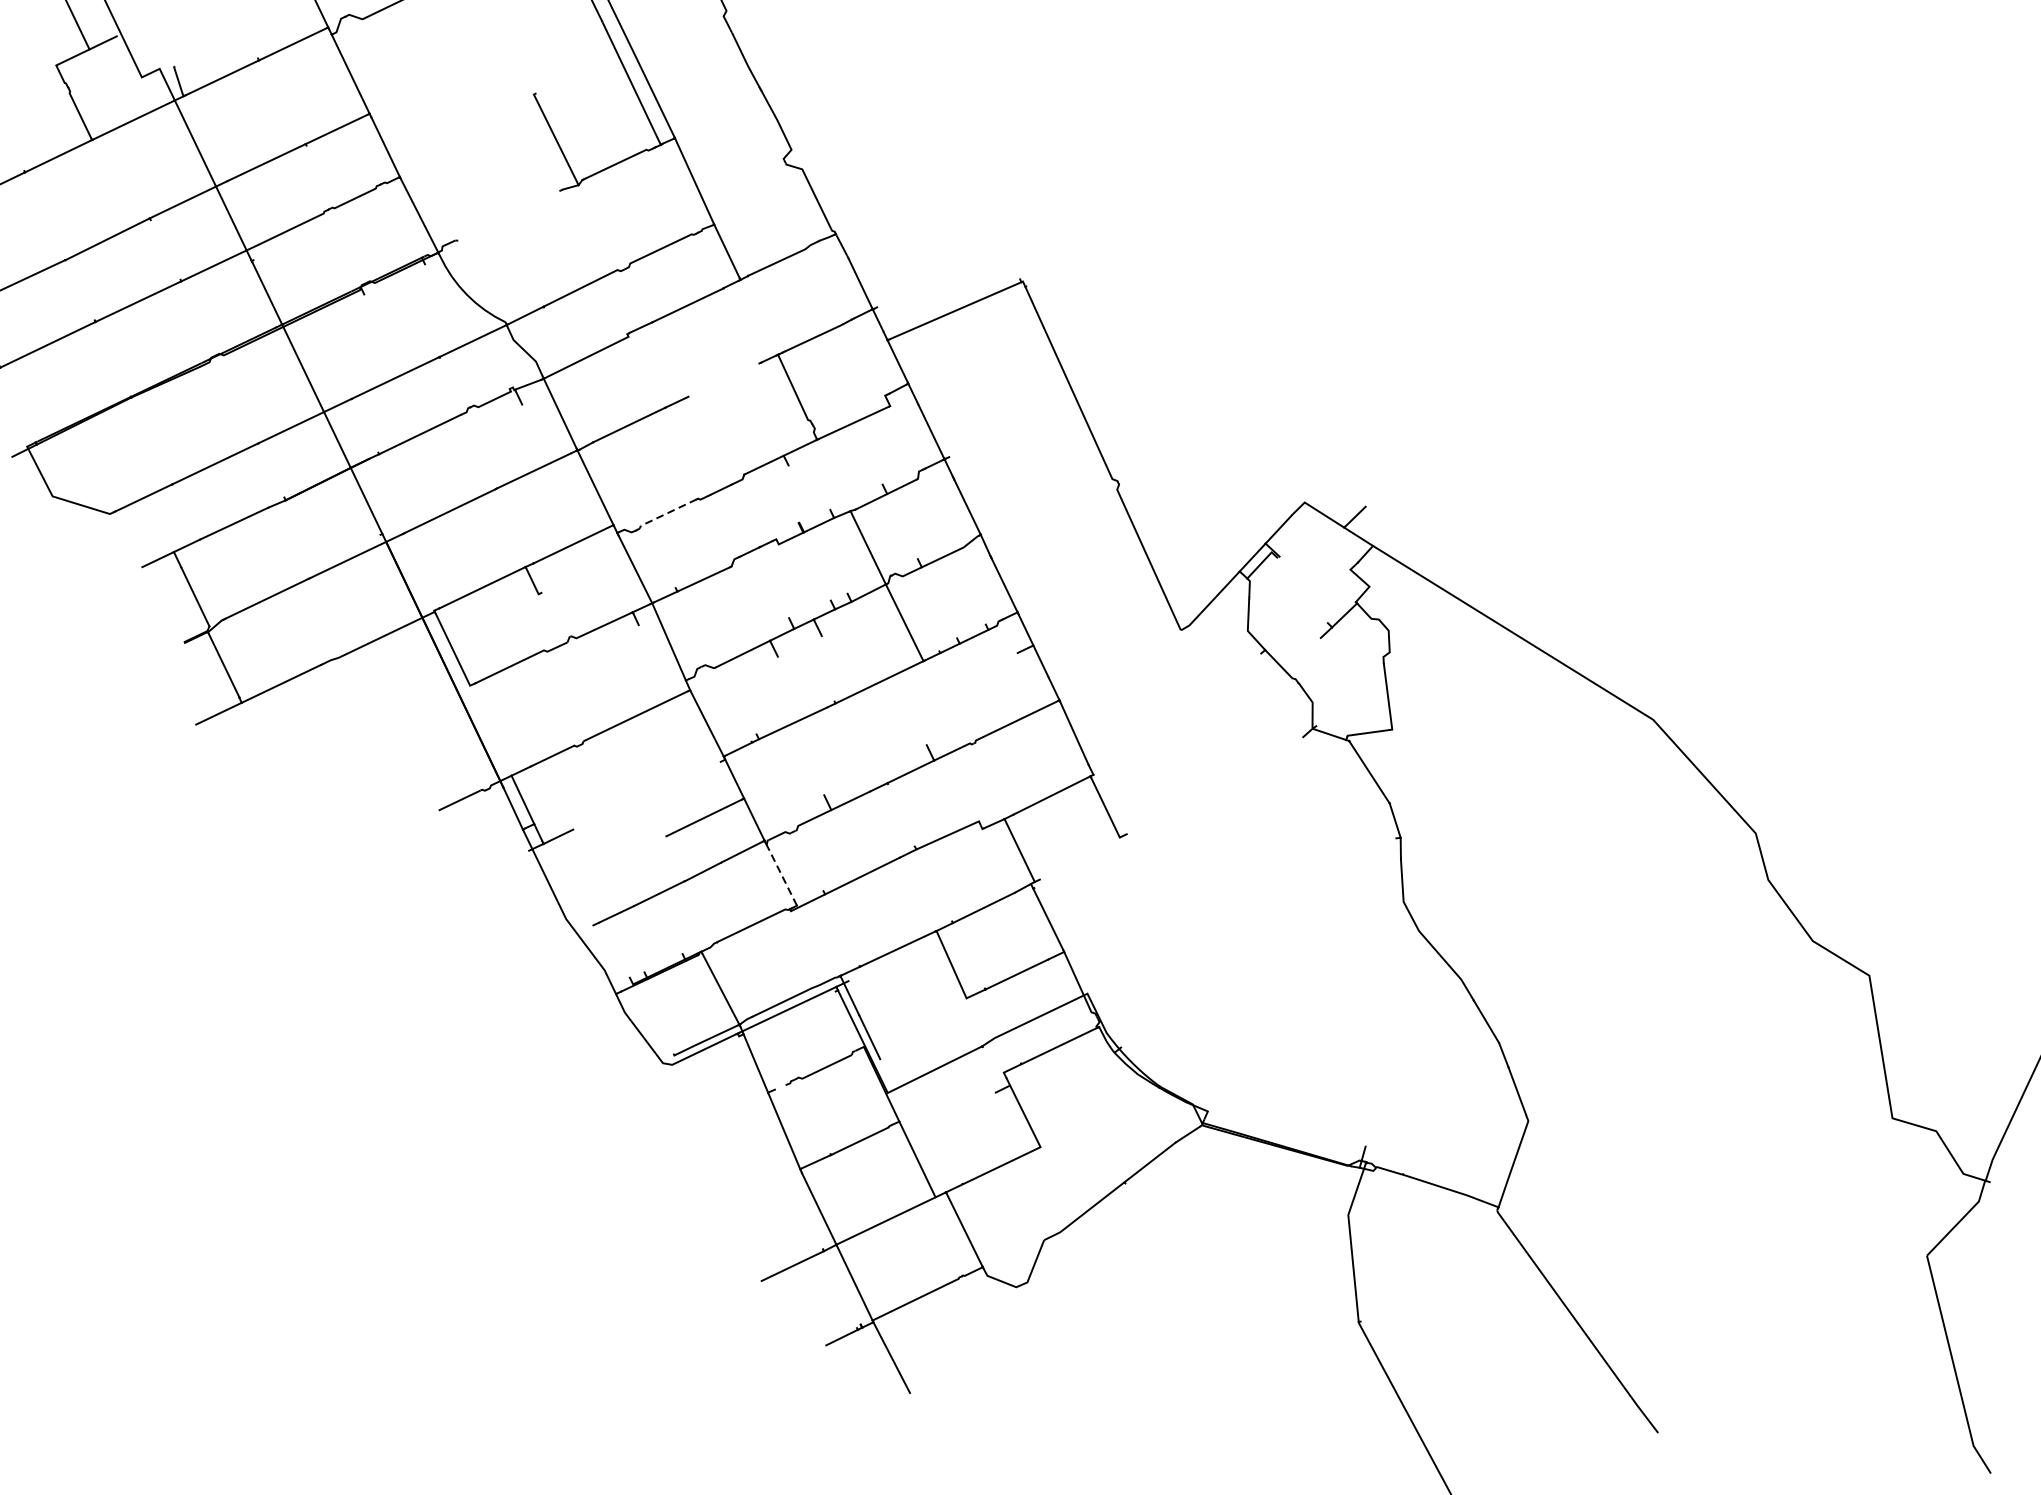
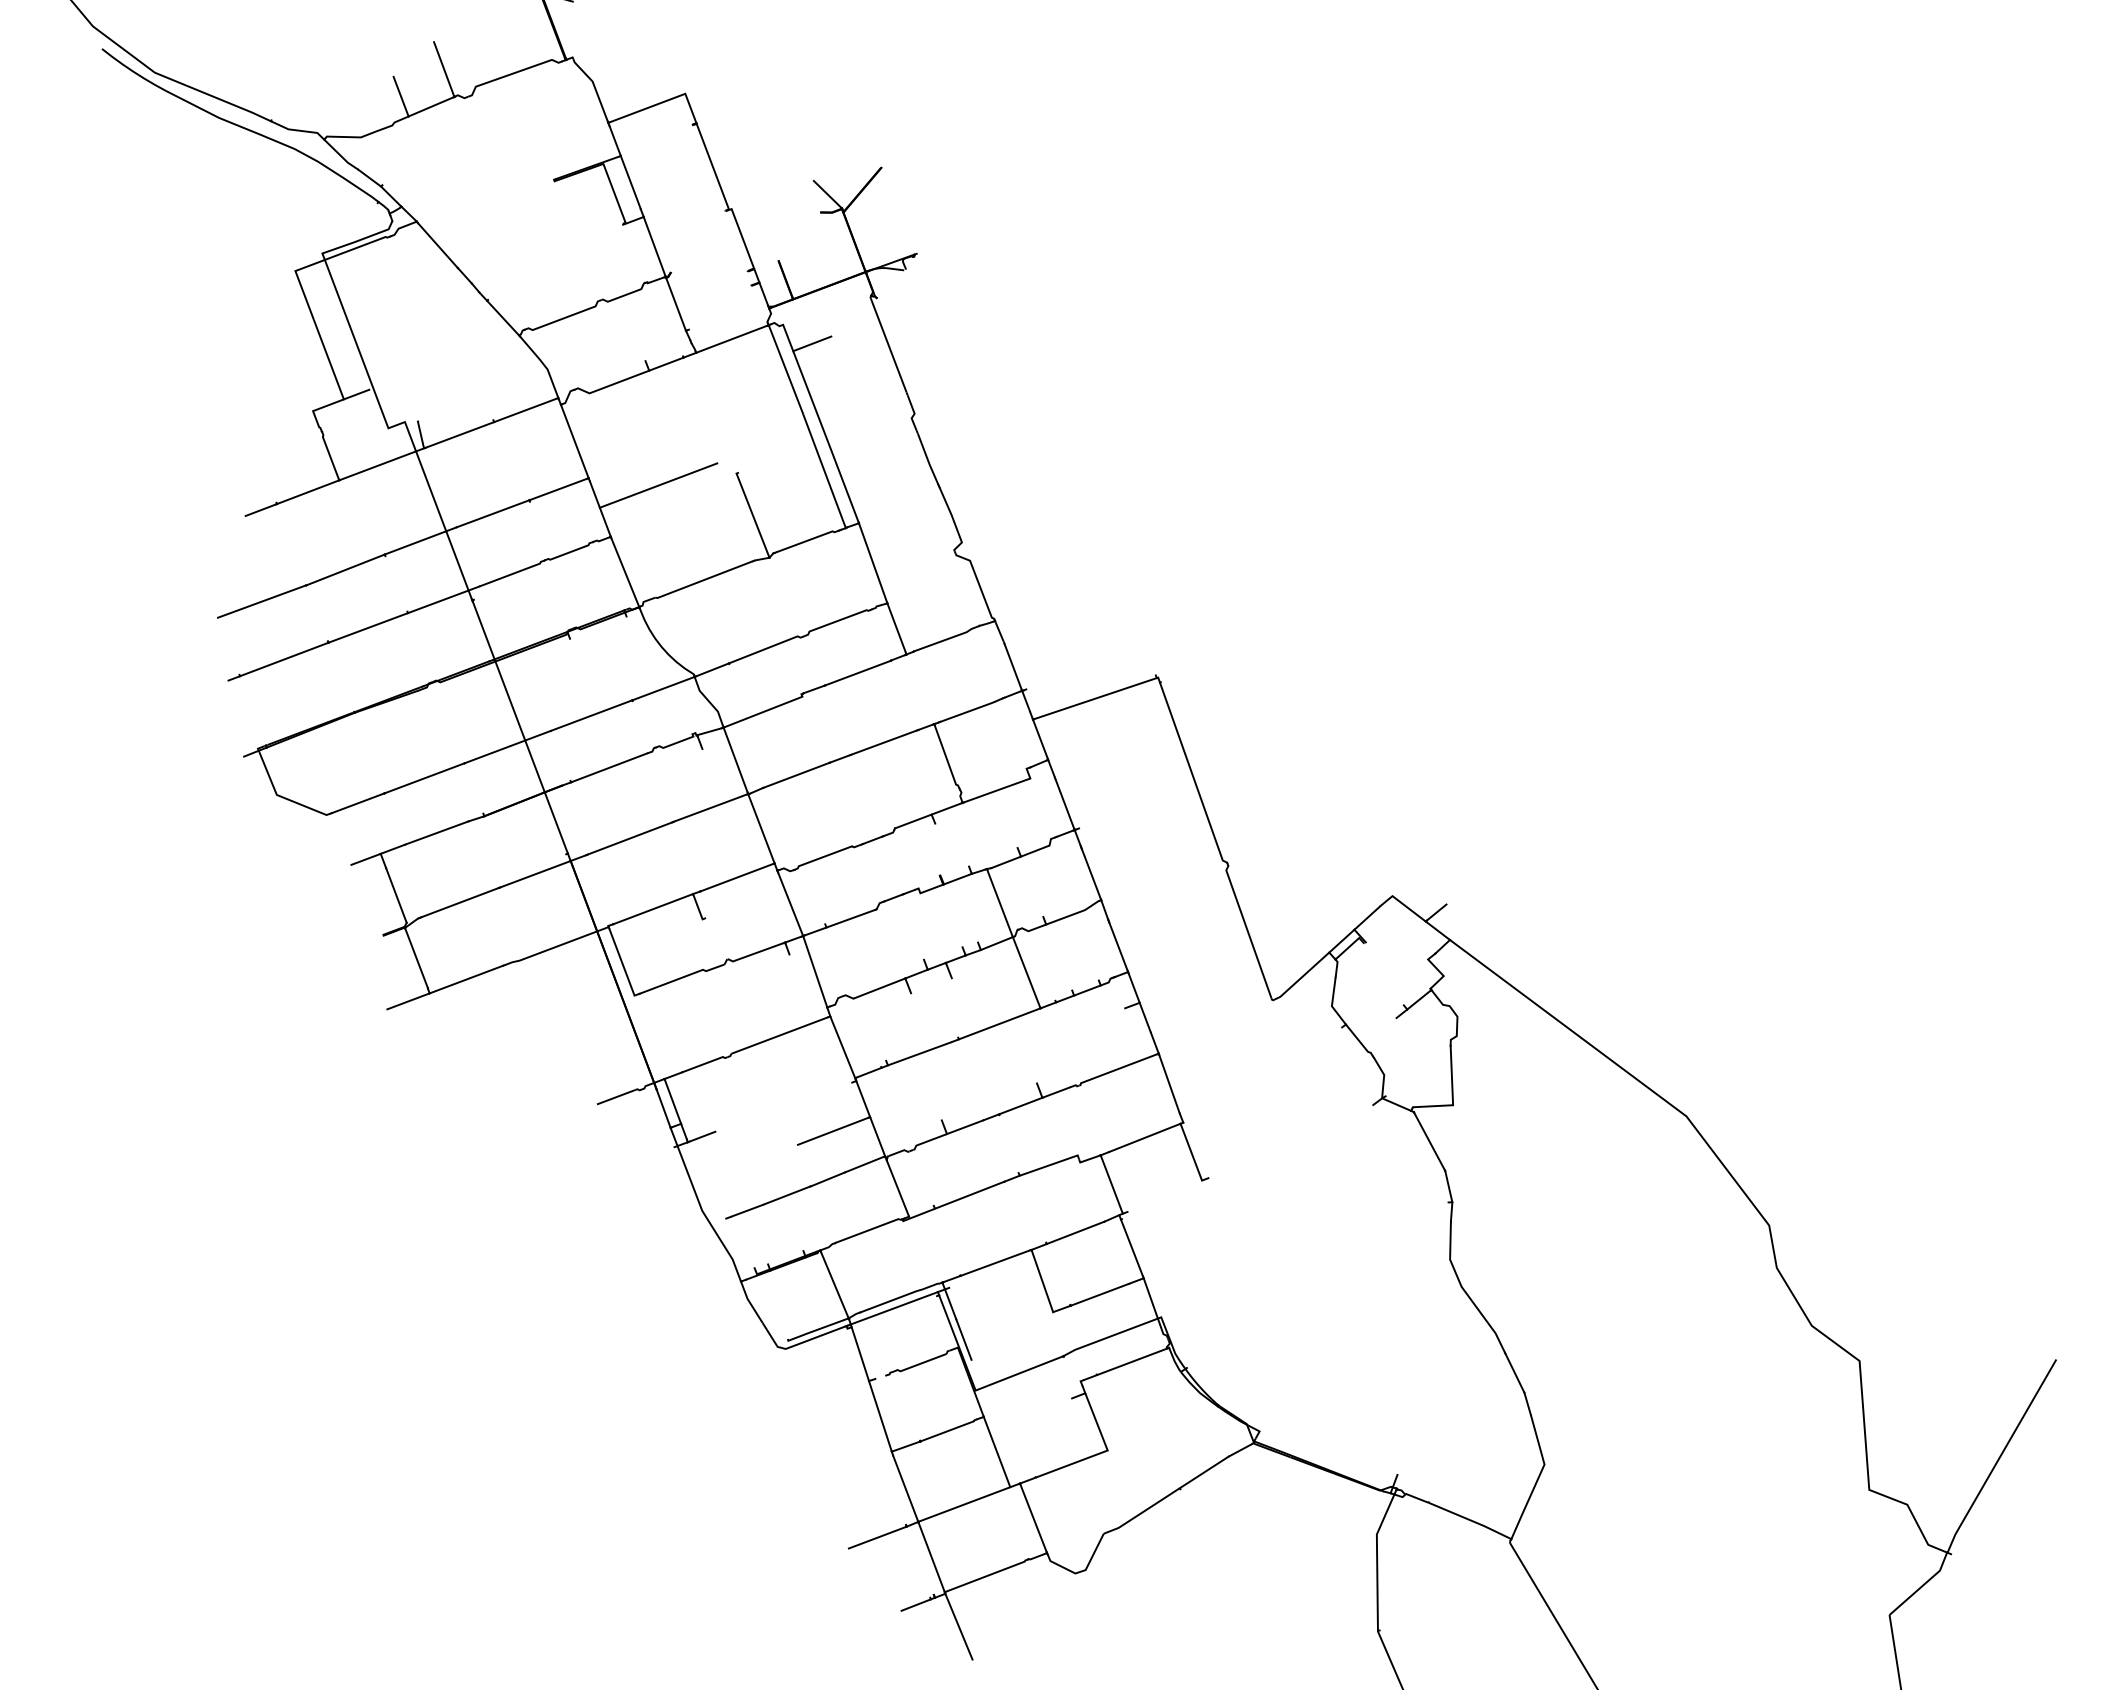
line: (448, 115) -> (658, 485), added
line: (508, 215) -> (704, 579), added
line: (724, 379) -> (884, 742), added
line: (664, 515) -> (820, 858), dashed -> solid
line: (781, 874) -> (897, 1187), dashed -> solid

